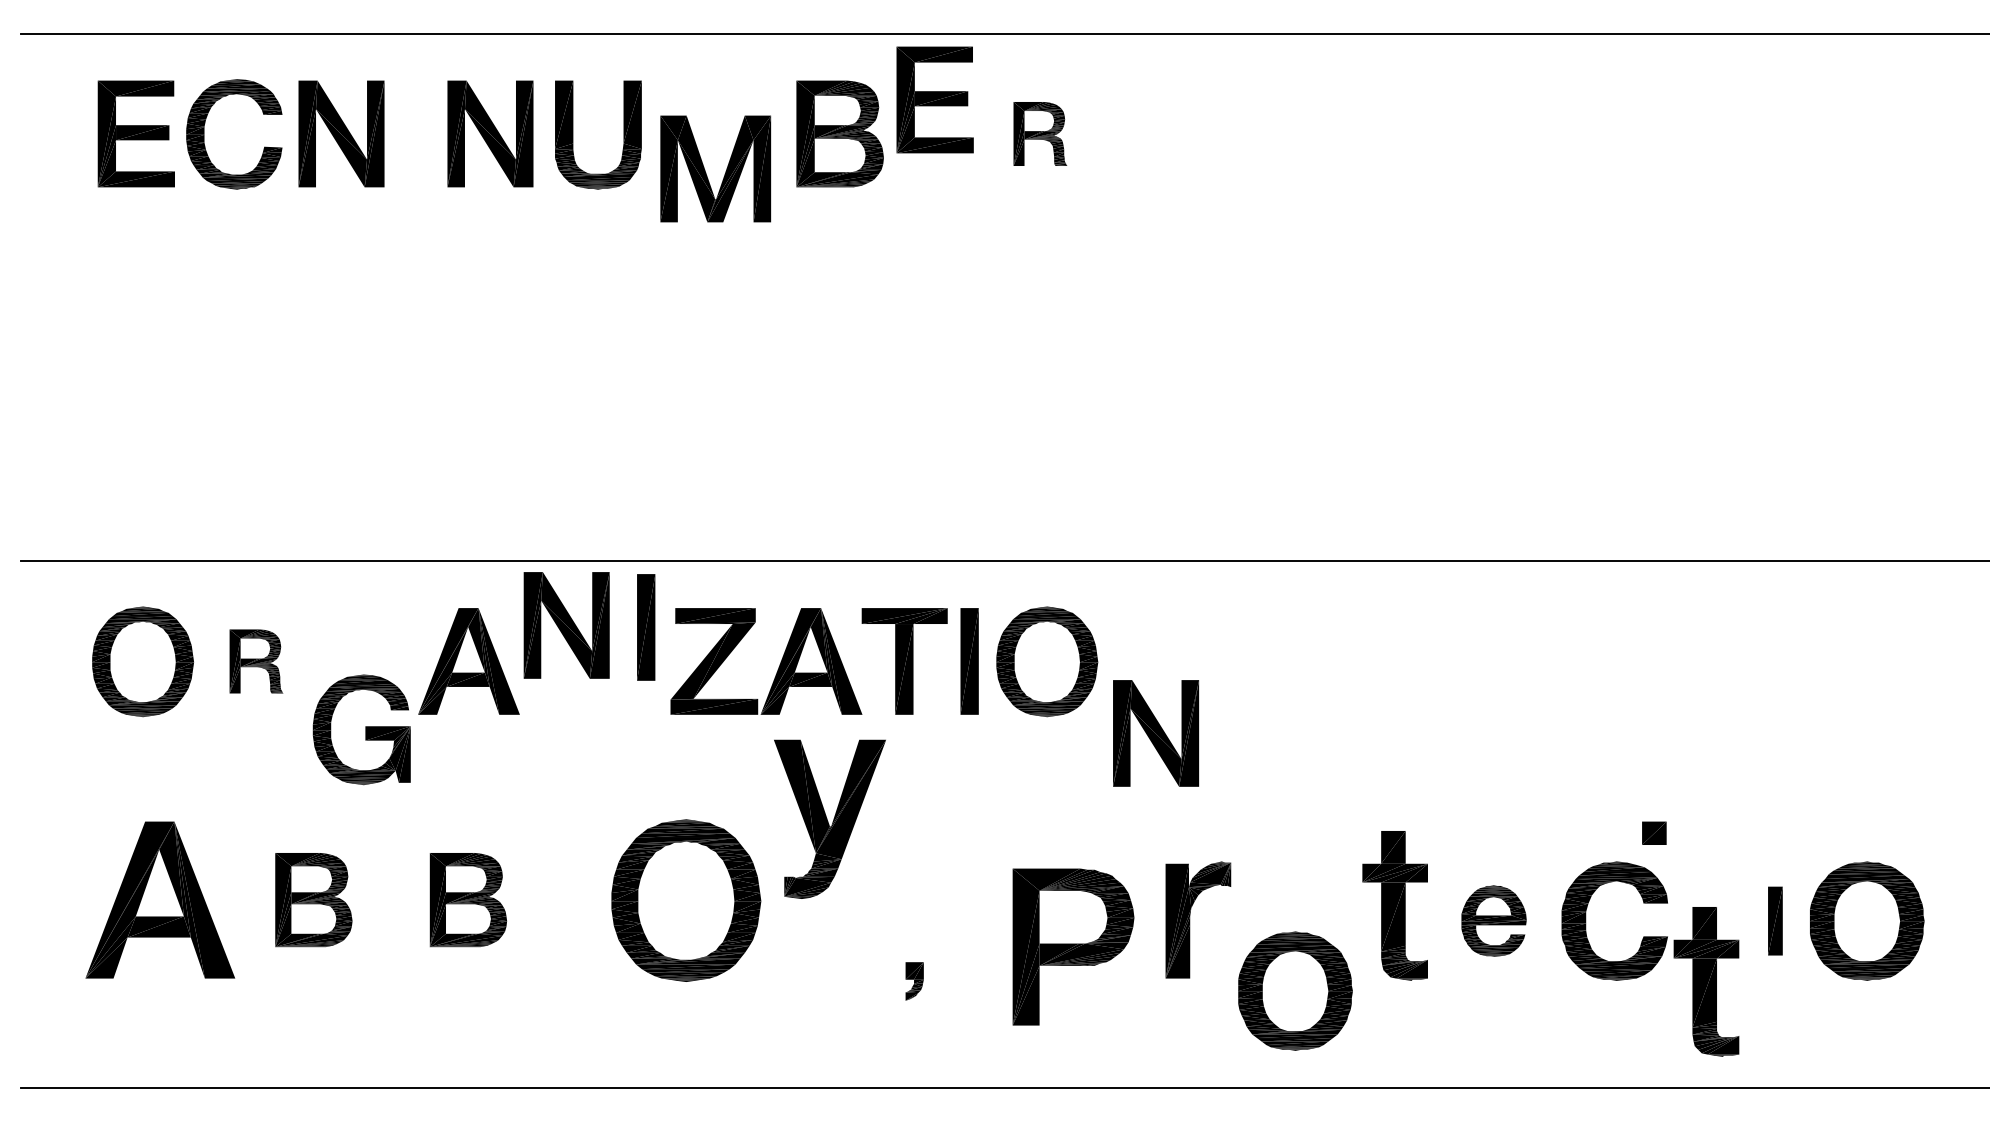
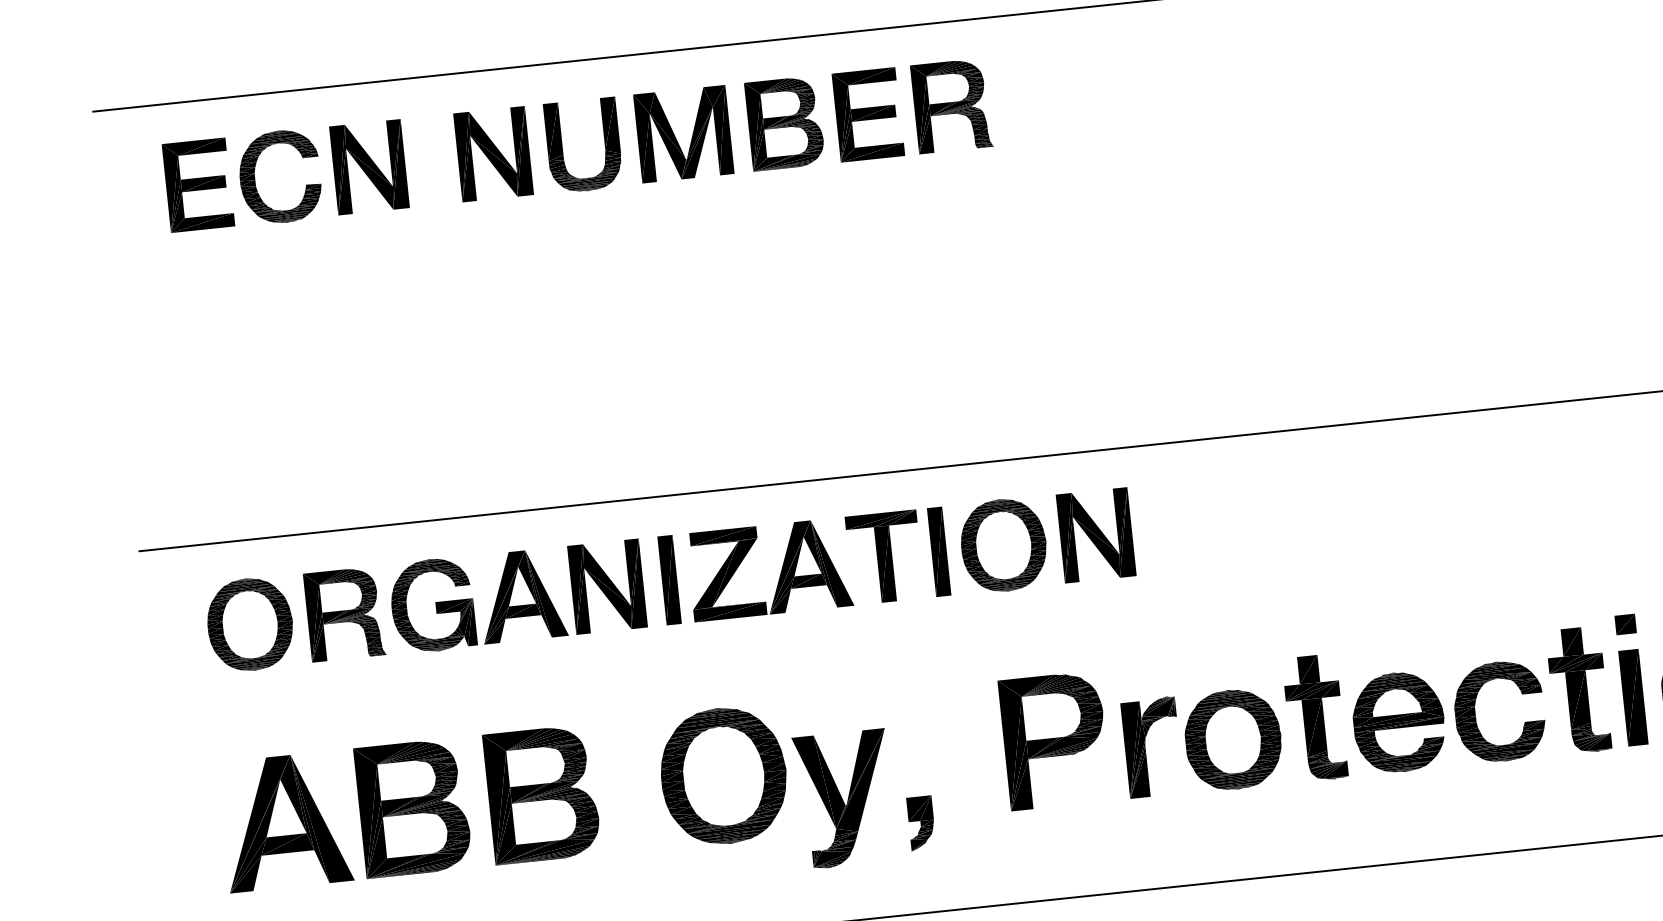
part: (934, 99) -> (867, 114), moved
part: (1040, 133) -> (951, 105), size x1.67
part: (706, 172) -> (676, 137), moved
part: (566, 625) -> (607, 586), moved
part: (646, 627) -> (669, 580), moved
part: (256, 661) -> (344, 614), size x1.67
part: (361, 729) -> (432, 605), moved
part: (1156, 733) -> (1096, 535), moved
part: (829, 818) -> (844, 798), moved
part: (1654, 832) -> (1625, 623), moved
part: (313, 899) -> (413, 807), size x1.67
part: (468, 899) -> (542, 794), size x1.67
part: (1493, 920) -> (1398, 721), size x1.67
part: (1775, 920) -> (1633, 697), size x1.67
part: (1073, 946) -> (1054, 740), moved
part: (914, 981) -> (921, 823), size x1.67
part: (1706, 981) -> (1578, 690), moved
part: (1295, 990) -> (1233, 739), moved

